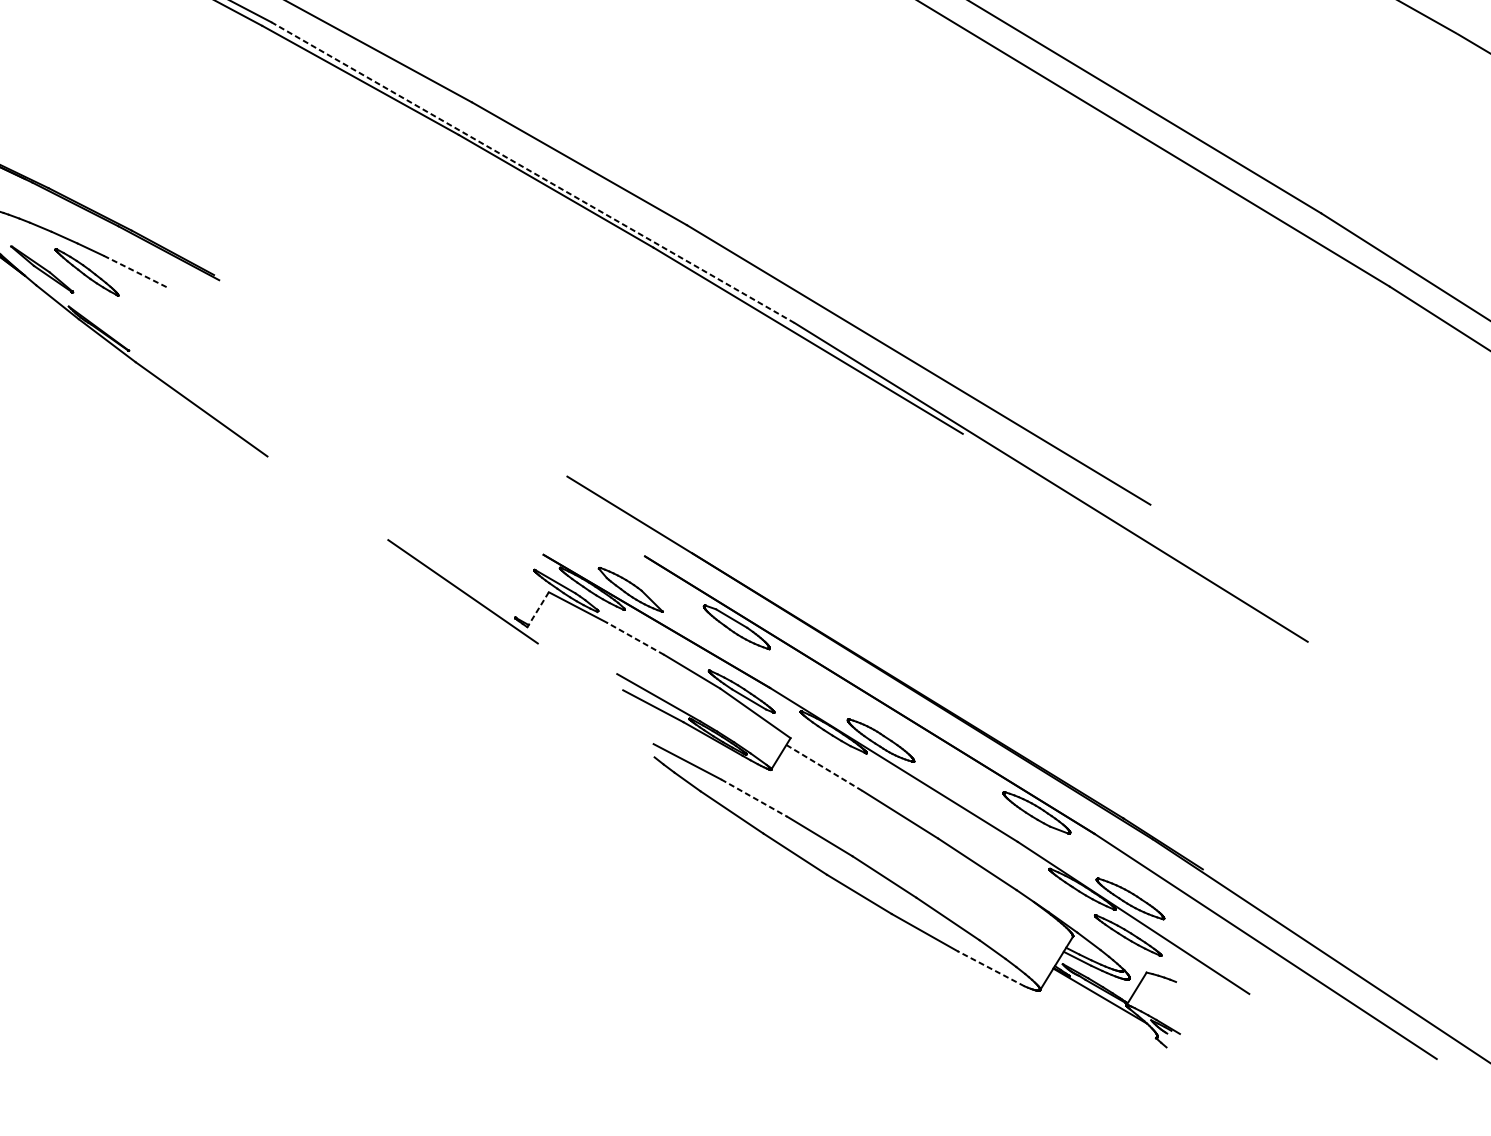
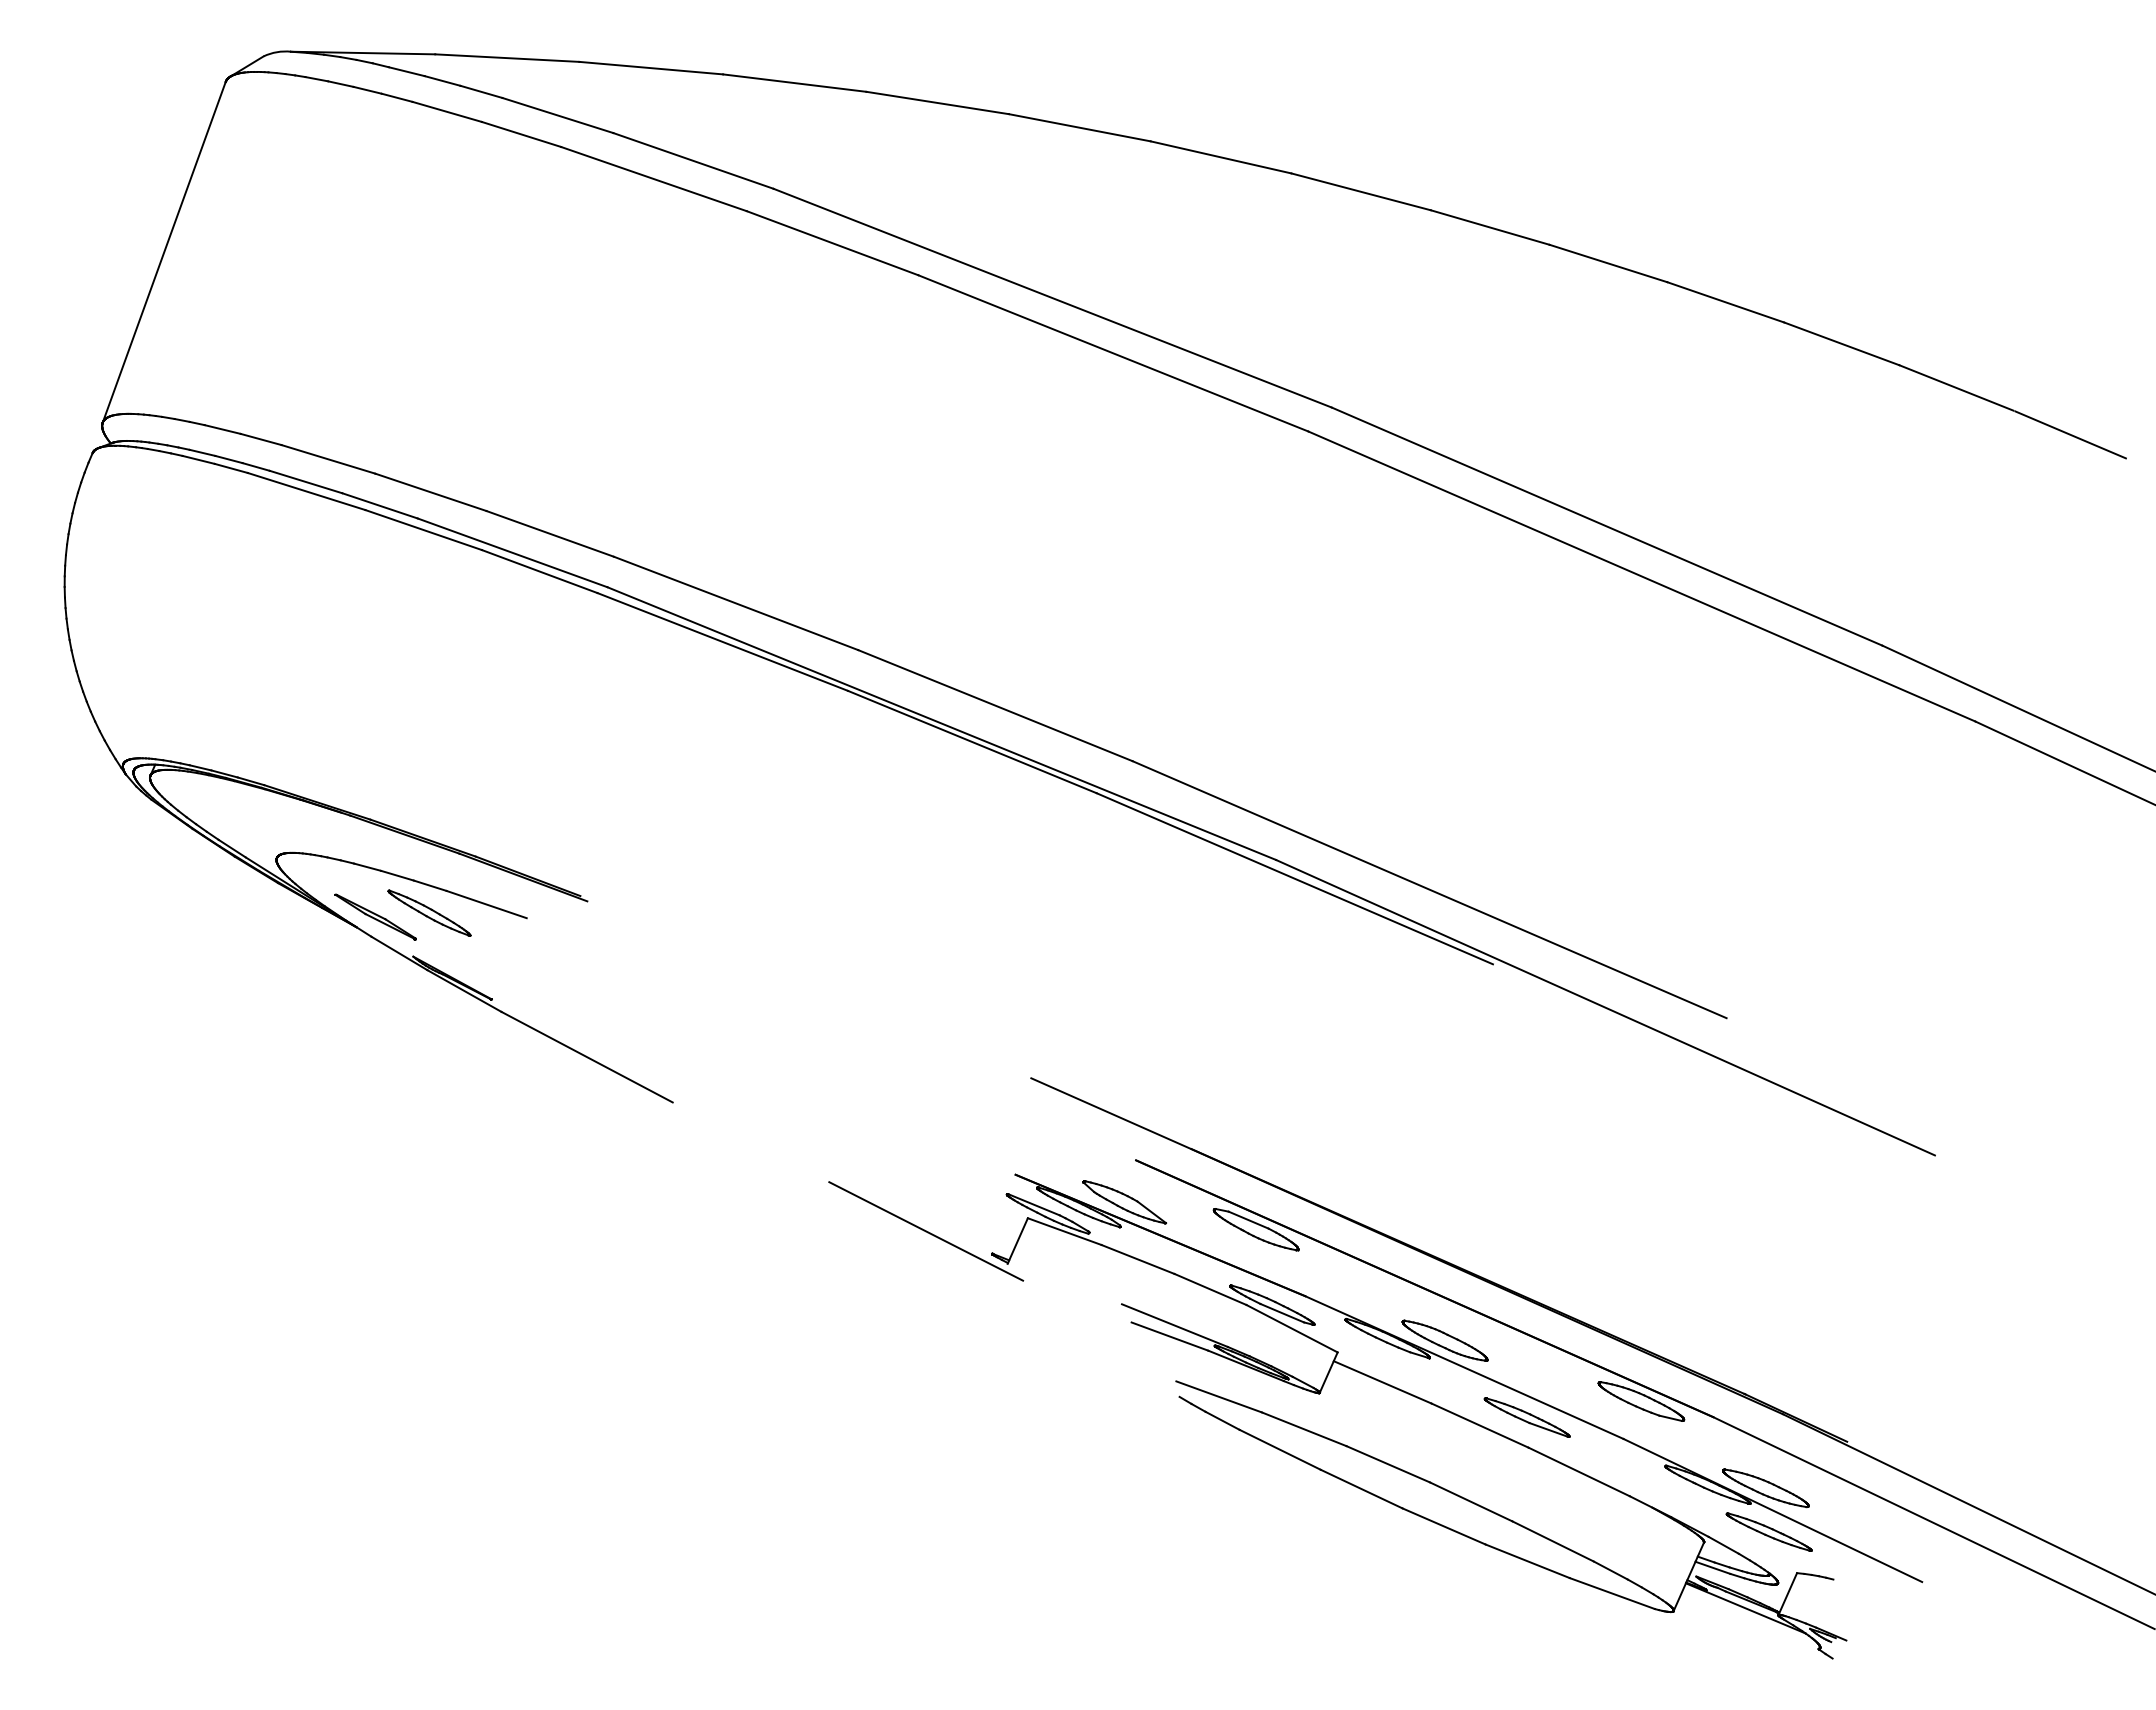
line: (533, 172) -> (942, 723), dashed -> solid
line: (136, 271) -> (487, 904), dashed -> solid
line: (537, 610) -> (1017, 1241), dashed -> solid
line: (635, 638) -> (1137, 1259), dashed -> solid
line: (825, 768) -> (1383, 1382), dashed -> solid
line: (754, 798) -> (1304, 1429), dashed -> solid
part: (939, 813) -> (1526, 1417), added
line: (990, 968) -> (1611, 1593), dashed -> solid

